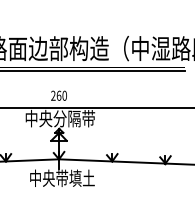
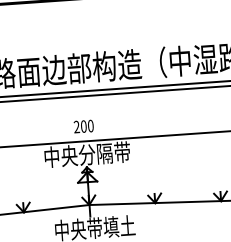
text: (58, 95) -> (83, 126), 260 -> 200

